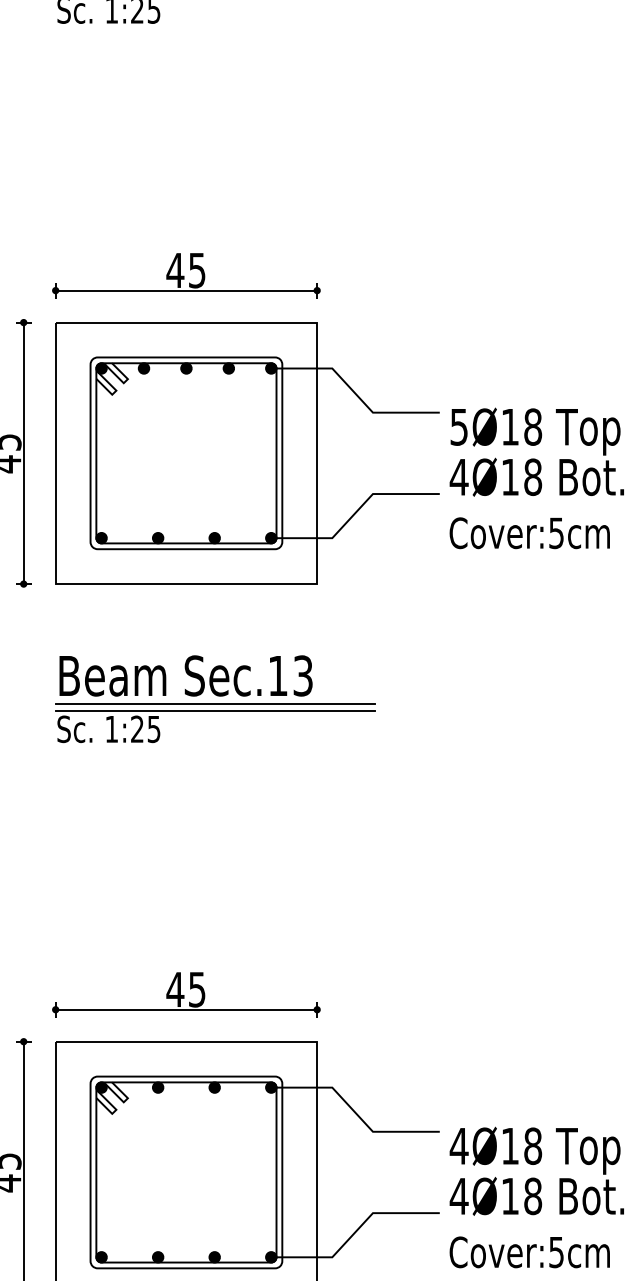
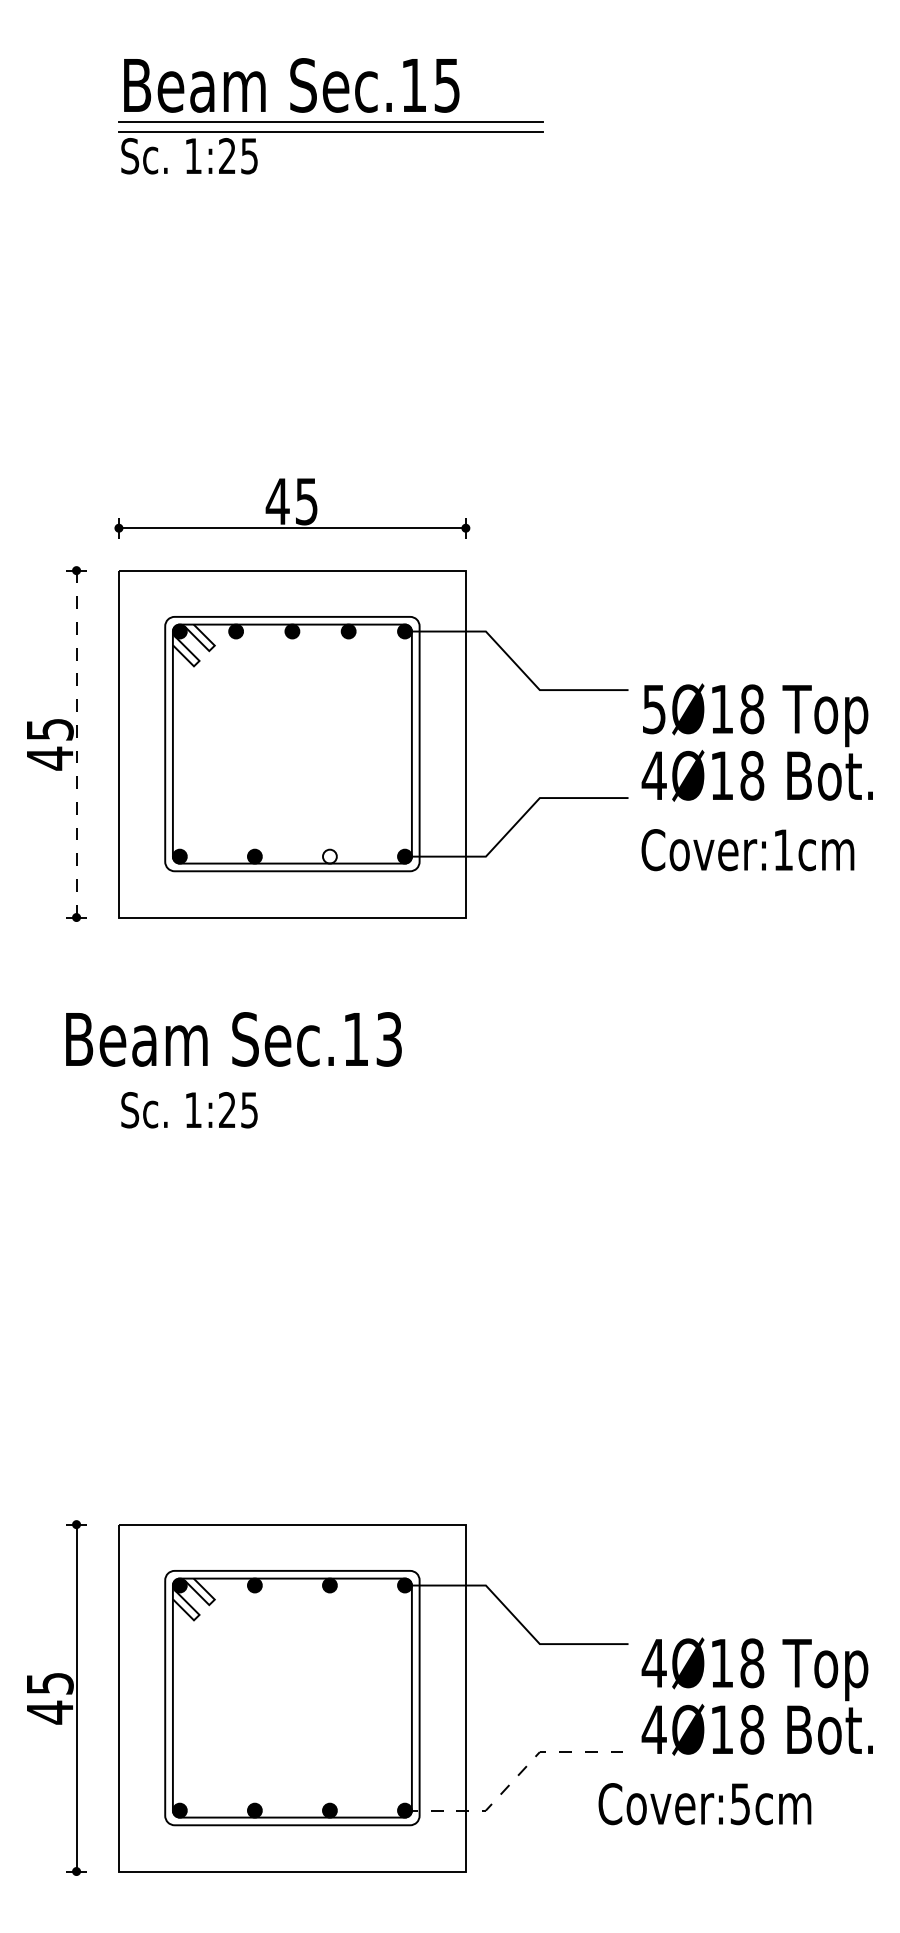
line: (23, 453) -> (76, 744), solid -> dashed
text: (555, 533) -> (782, 850), Cover:5cm -> Cover:1cm
fill: (214, 538) -> (329, 856), removed
text: (185, 676) -> (233, 1039), moved
line: (215, 703) -> (330, 1076), removed
line: (215, 711) -> (330, 1086), removed
part: (186, 994) -> (292, 1462), removed
line: (354, 1233) -> (515, 1778), solid -> dashed
text: (529, 1252) -> (704, 1804), moved

